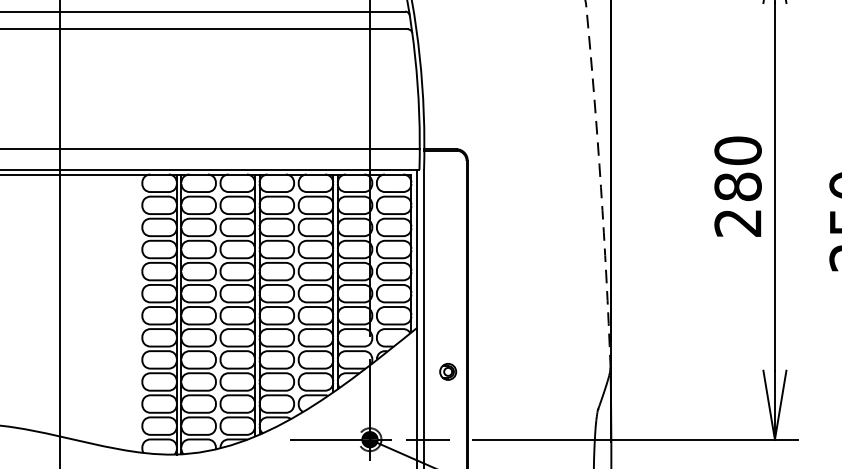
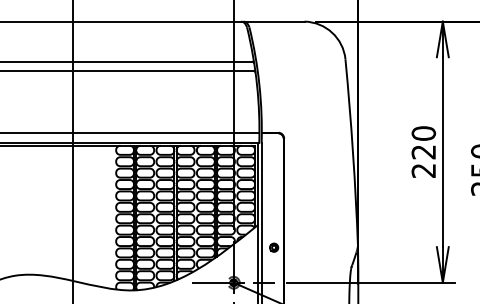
text: (737, 185) -> (423, 151), 280 -> 220
arc: (601, 187) -> (353, 152), dashed -> solid

